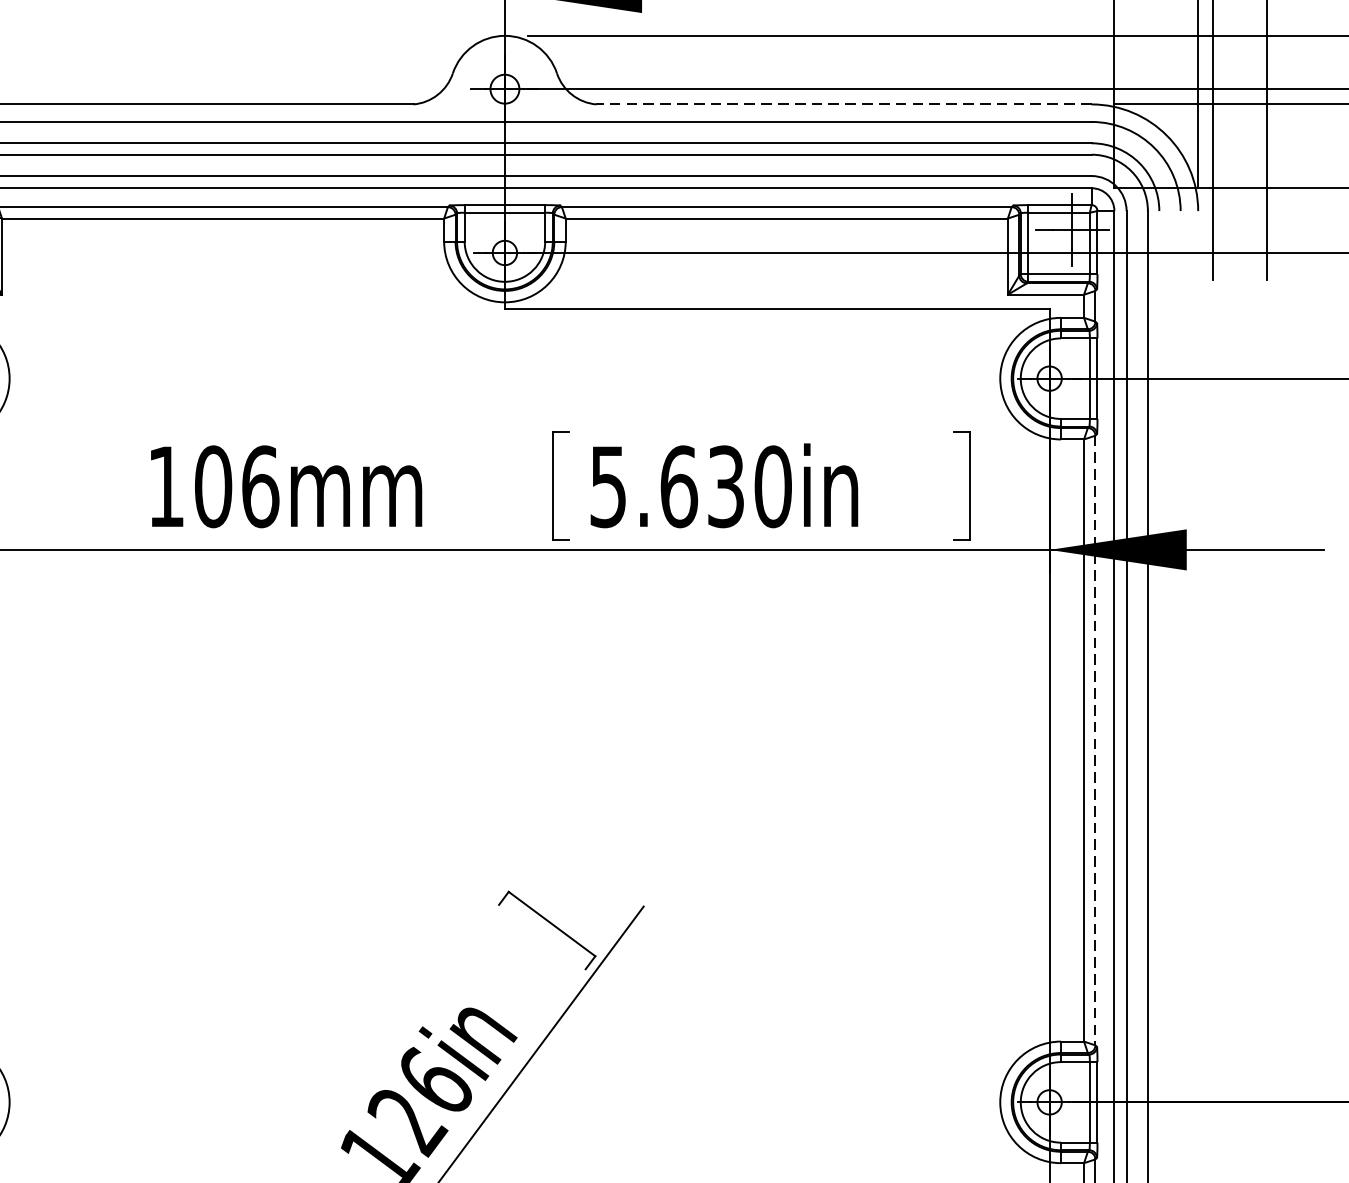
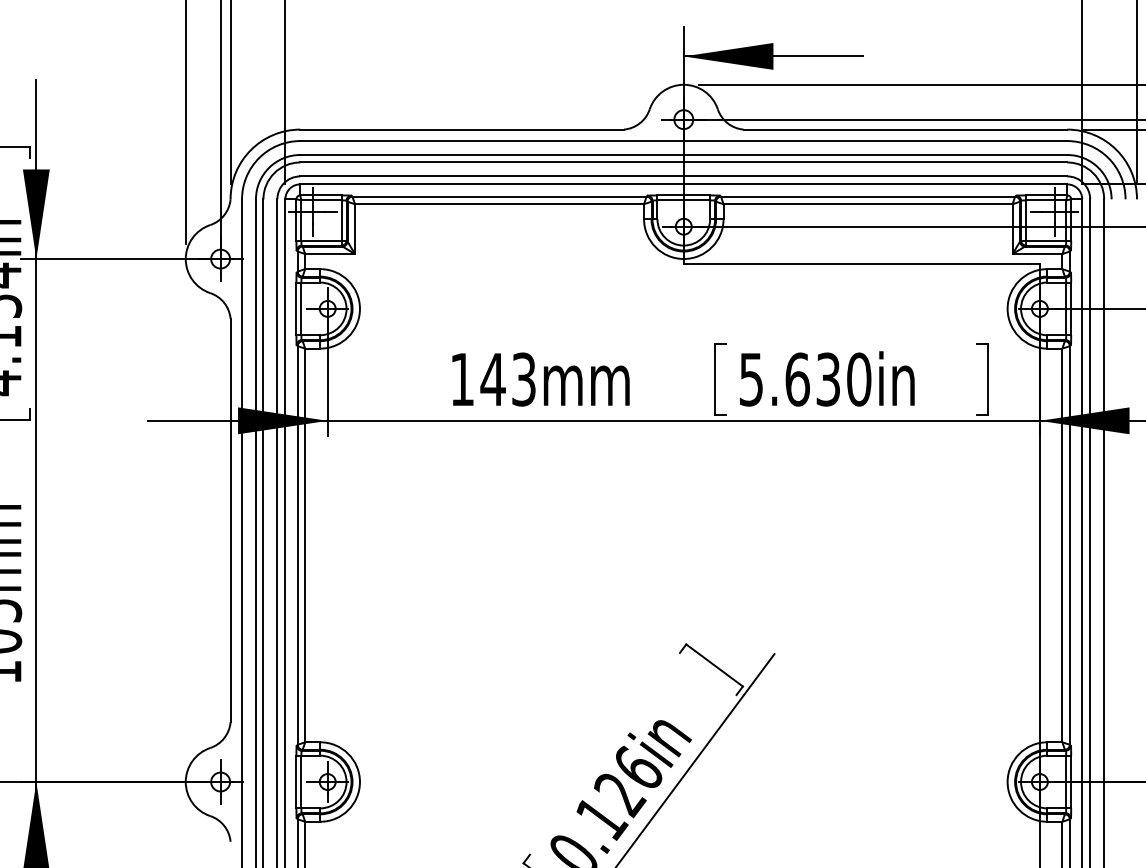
line: (844, 104) -> (905, 129), dashed -> solid
text: (236, 486) -> (508, 379), 106mm -> 143mm
line: (1094, 740) -> (1069, 545), dashed -> solid

